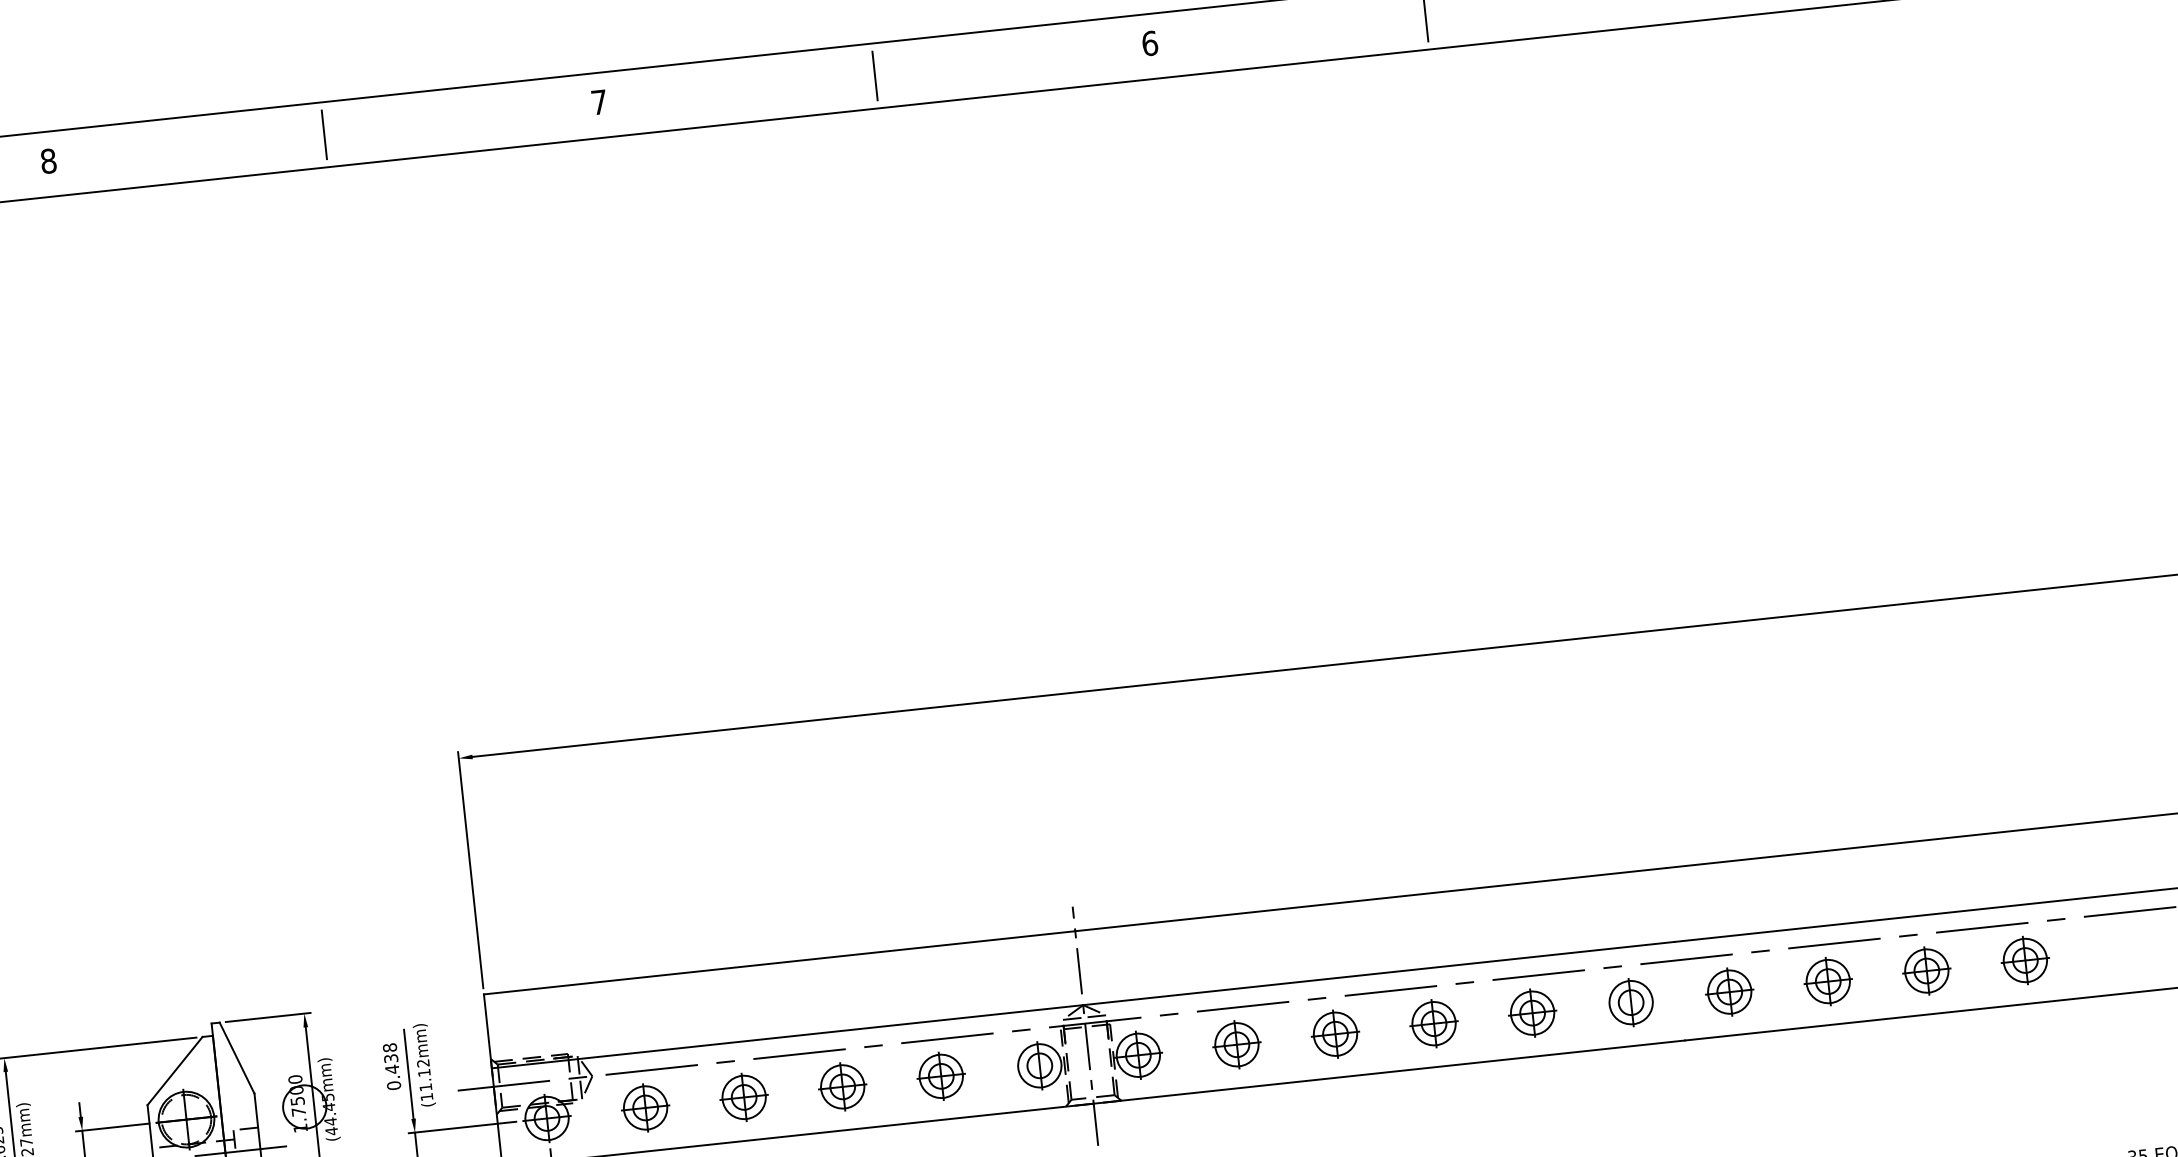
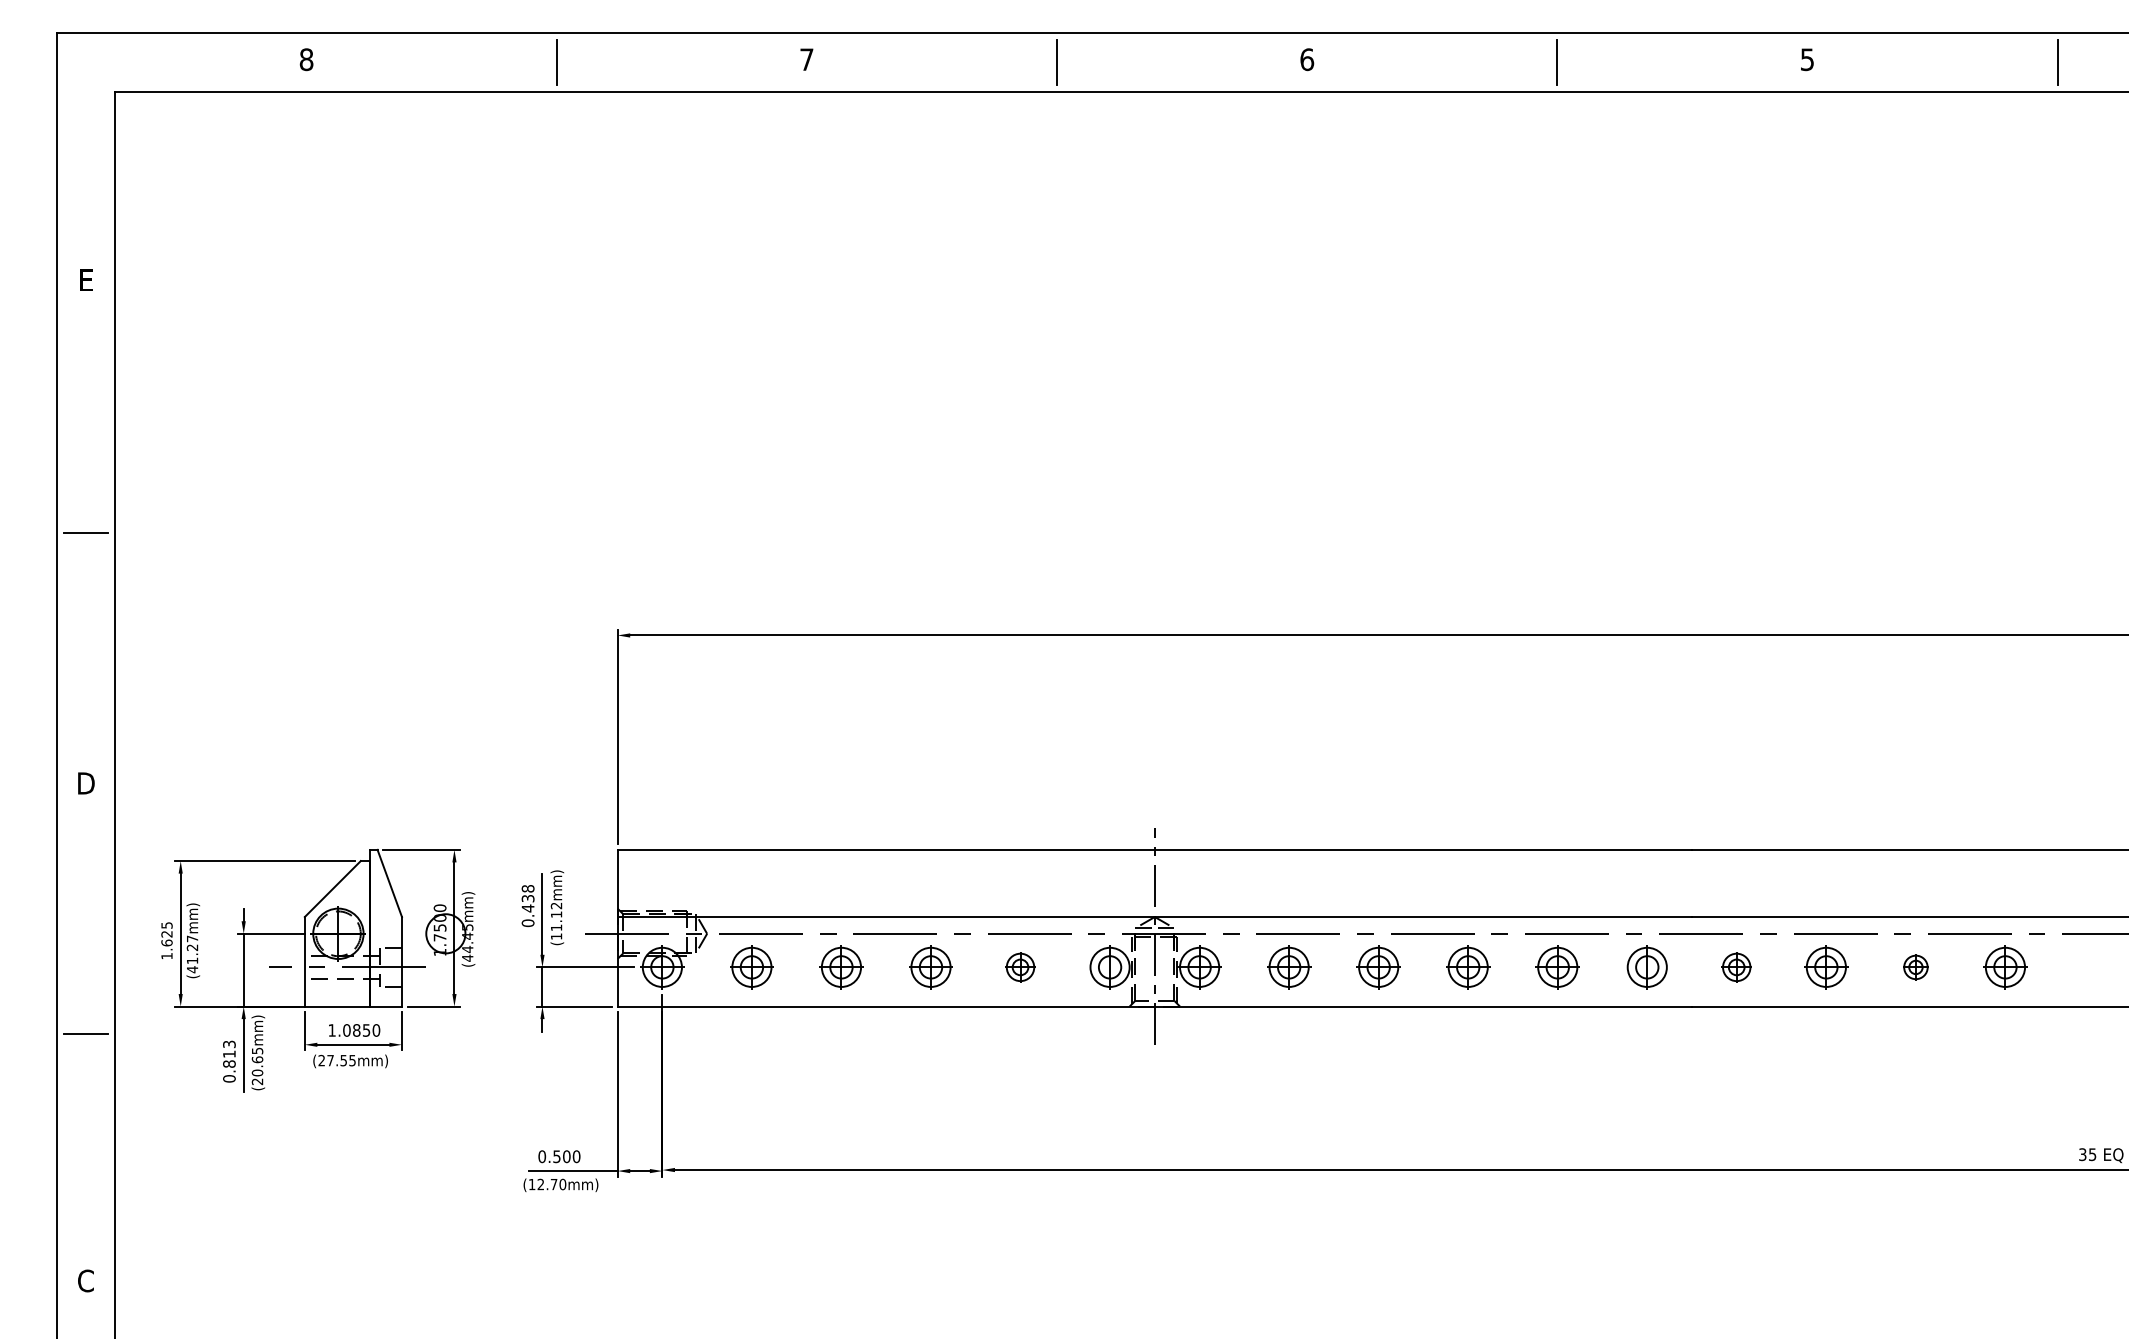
part: (1926, 971) -> (1915, 967), size x0.6
part: (1729, 992) -> (1736, 967), size x0.7
part: (941, 1076) -> (1020, 967), size x0.7

